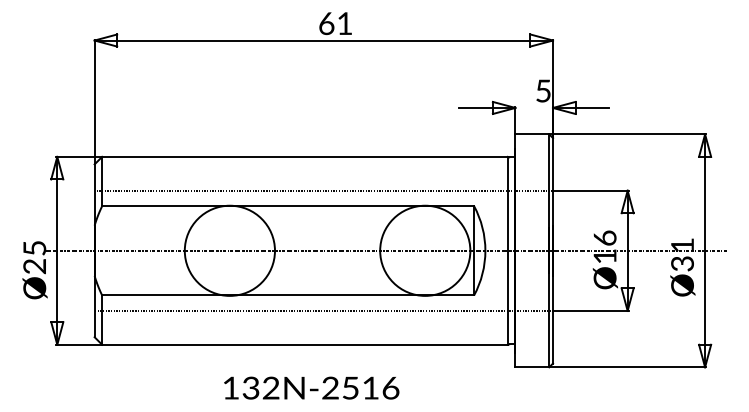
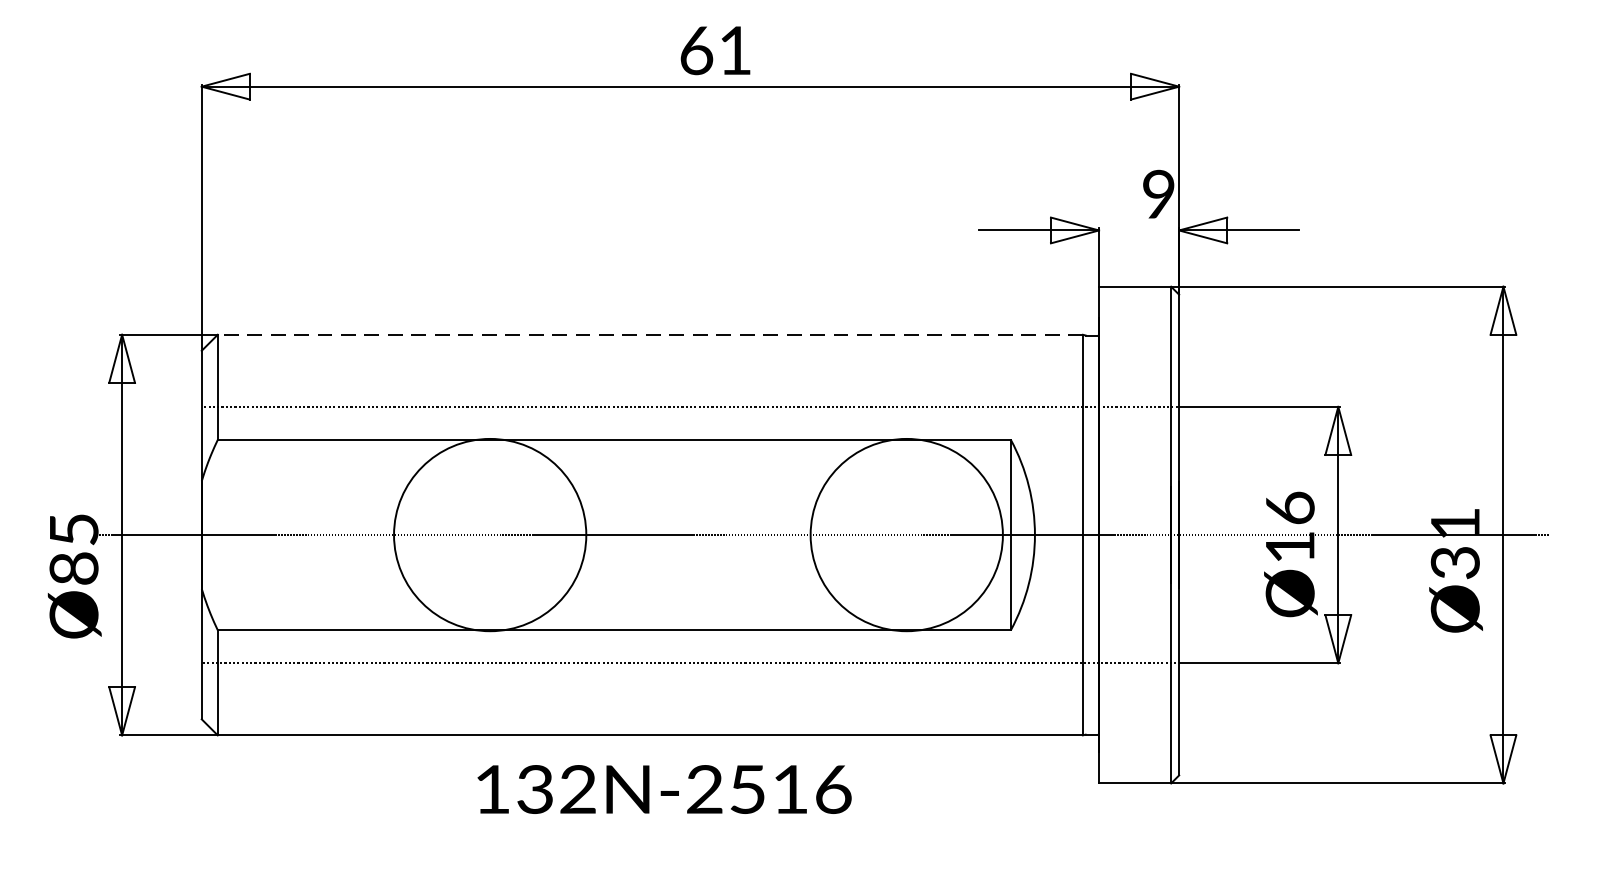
text: (543, 90) -> (1158, 193), 5 -> 9
line: (305, 156) -> (651, 333), solid -> dashed
text: (35, 266) -> (75, 568), Ø25 -> Ø85
text: (311, 387) -> (664, 788), moved

